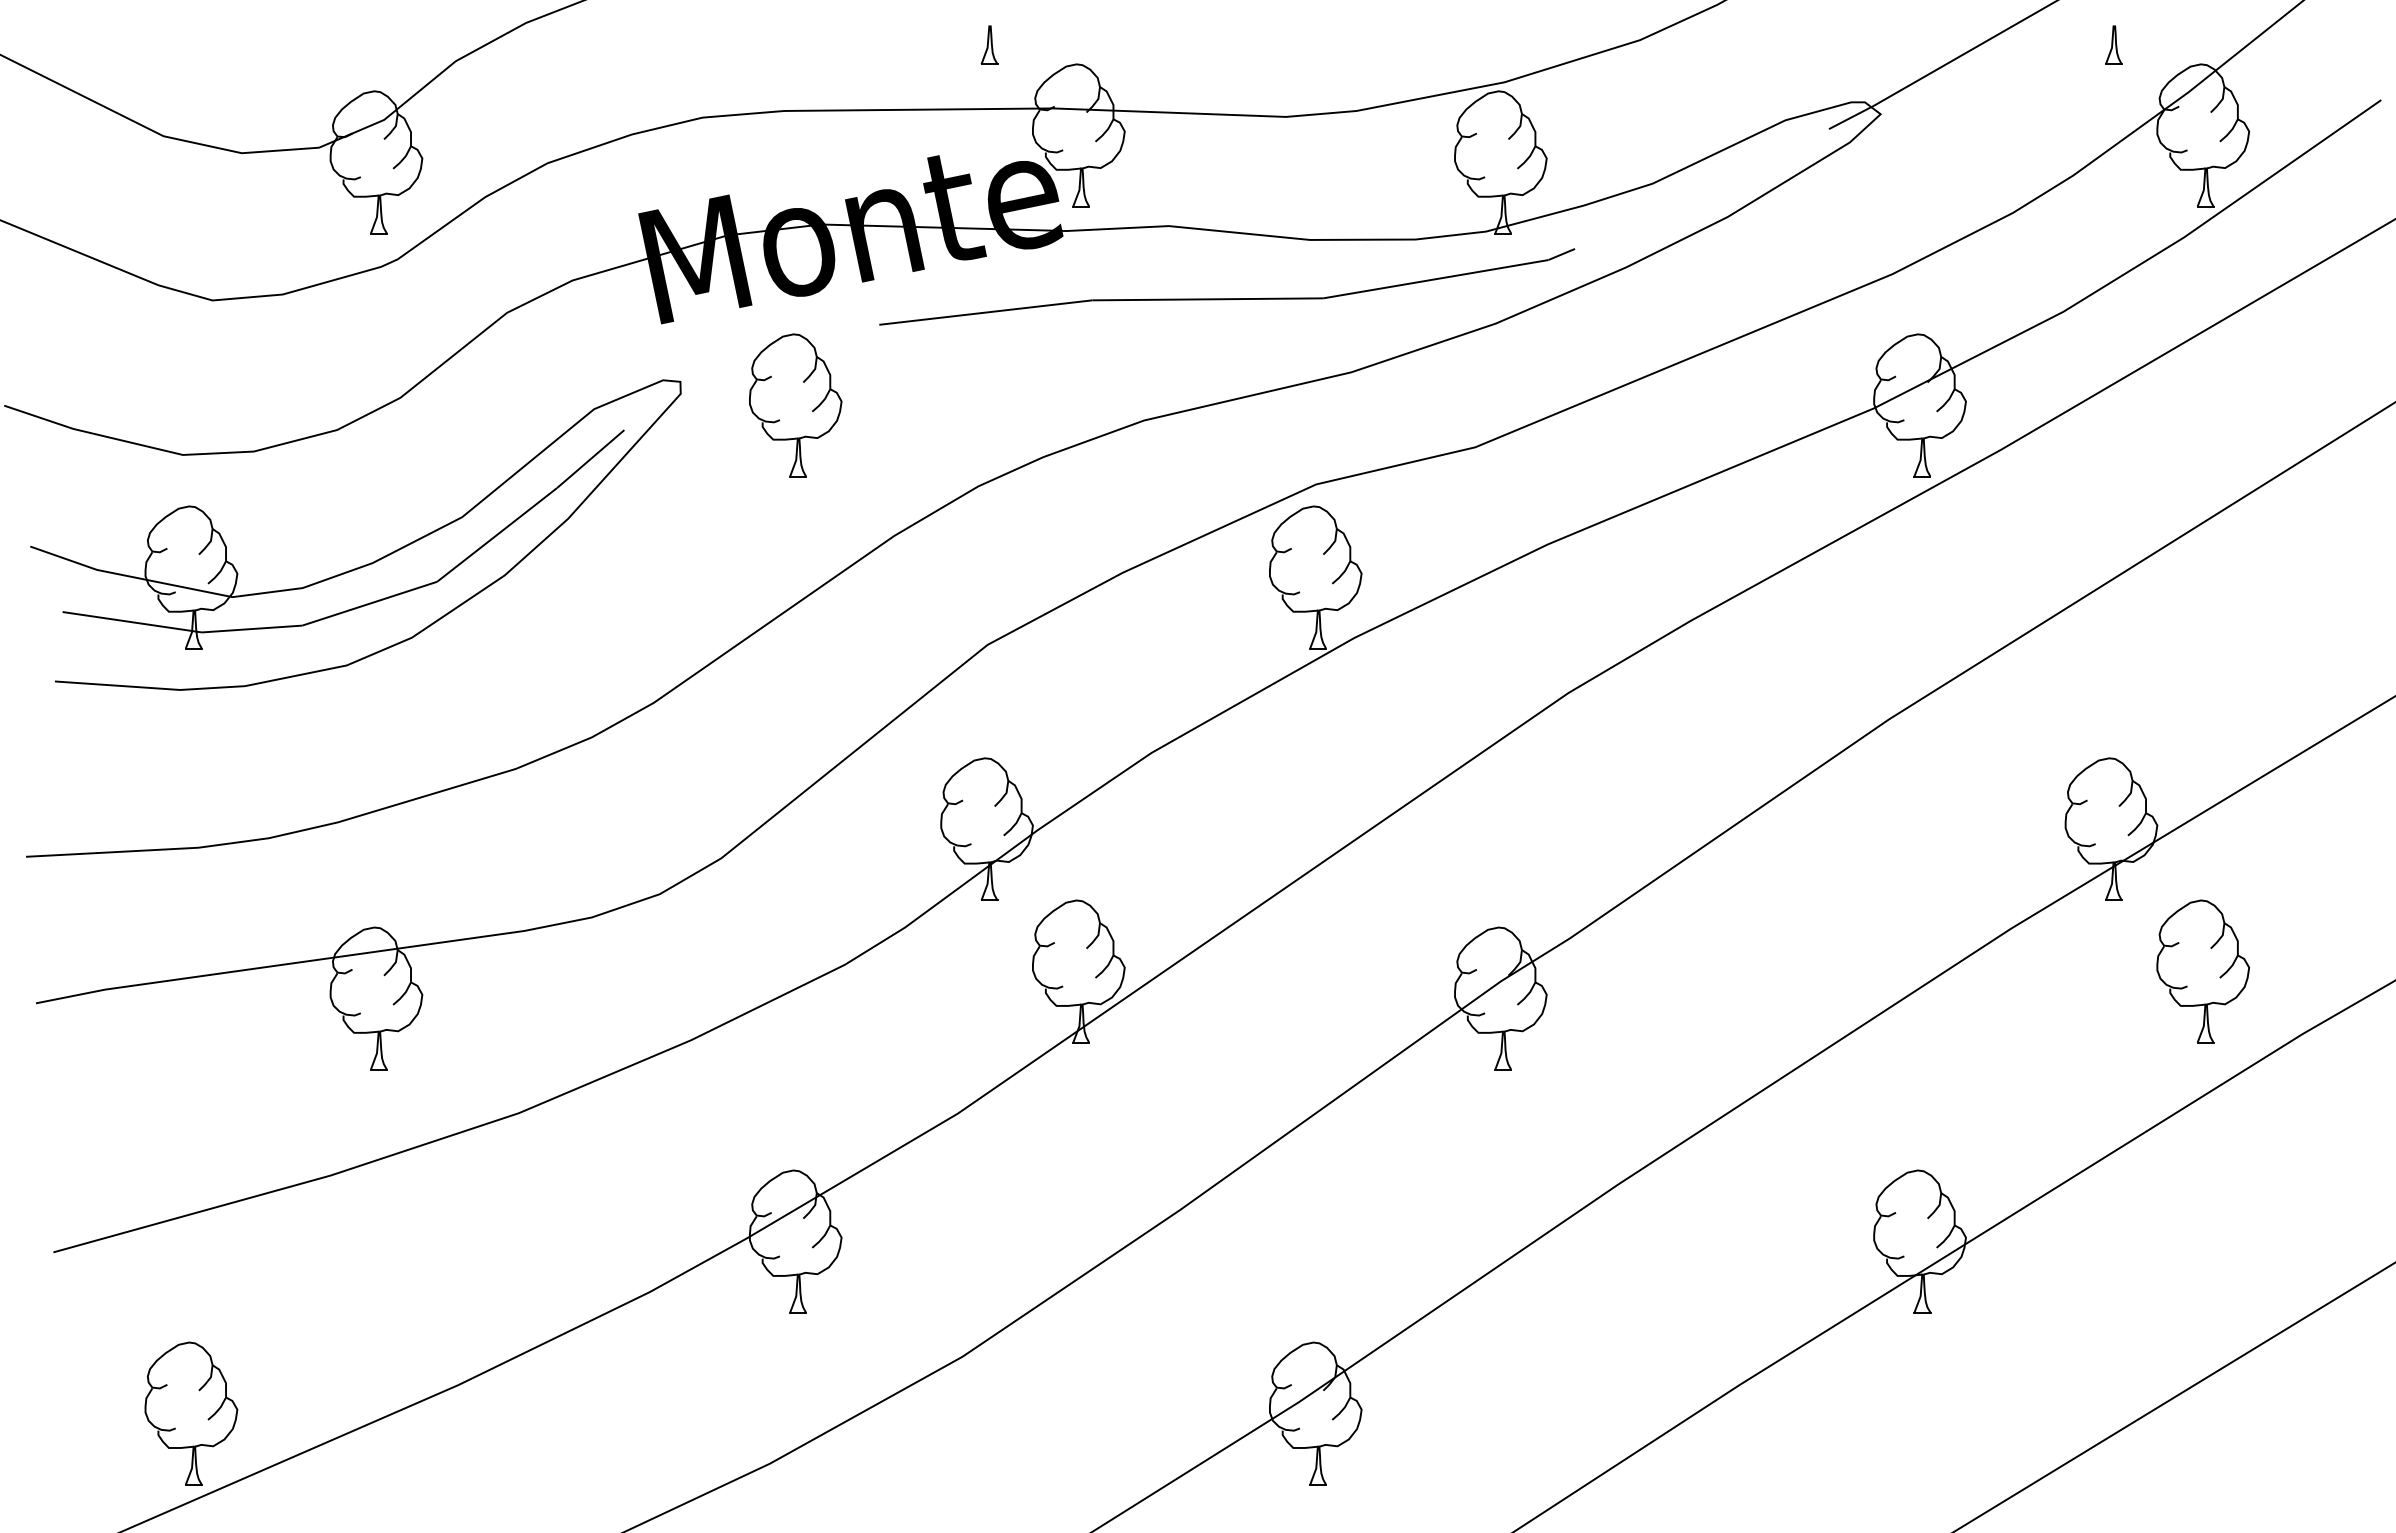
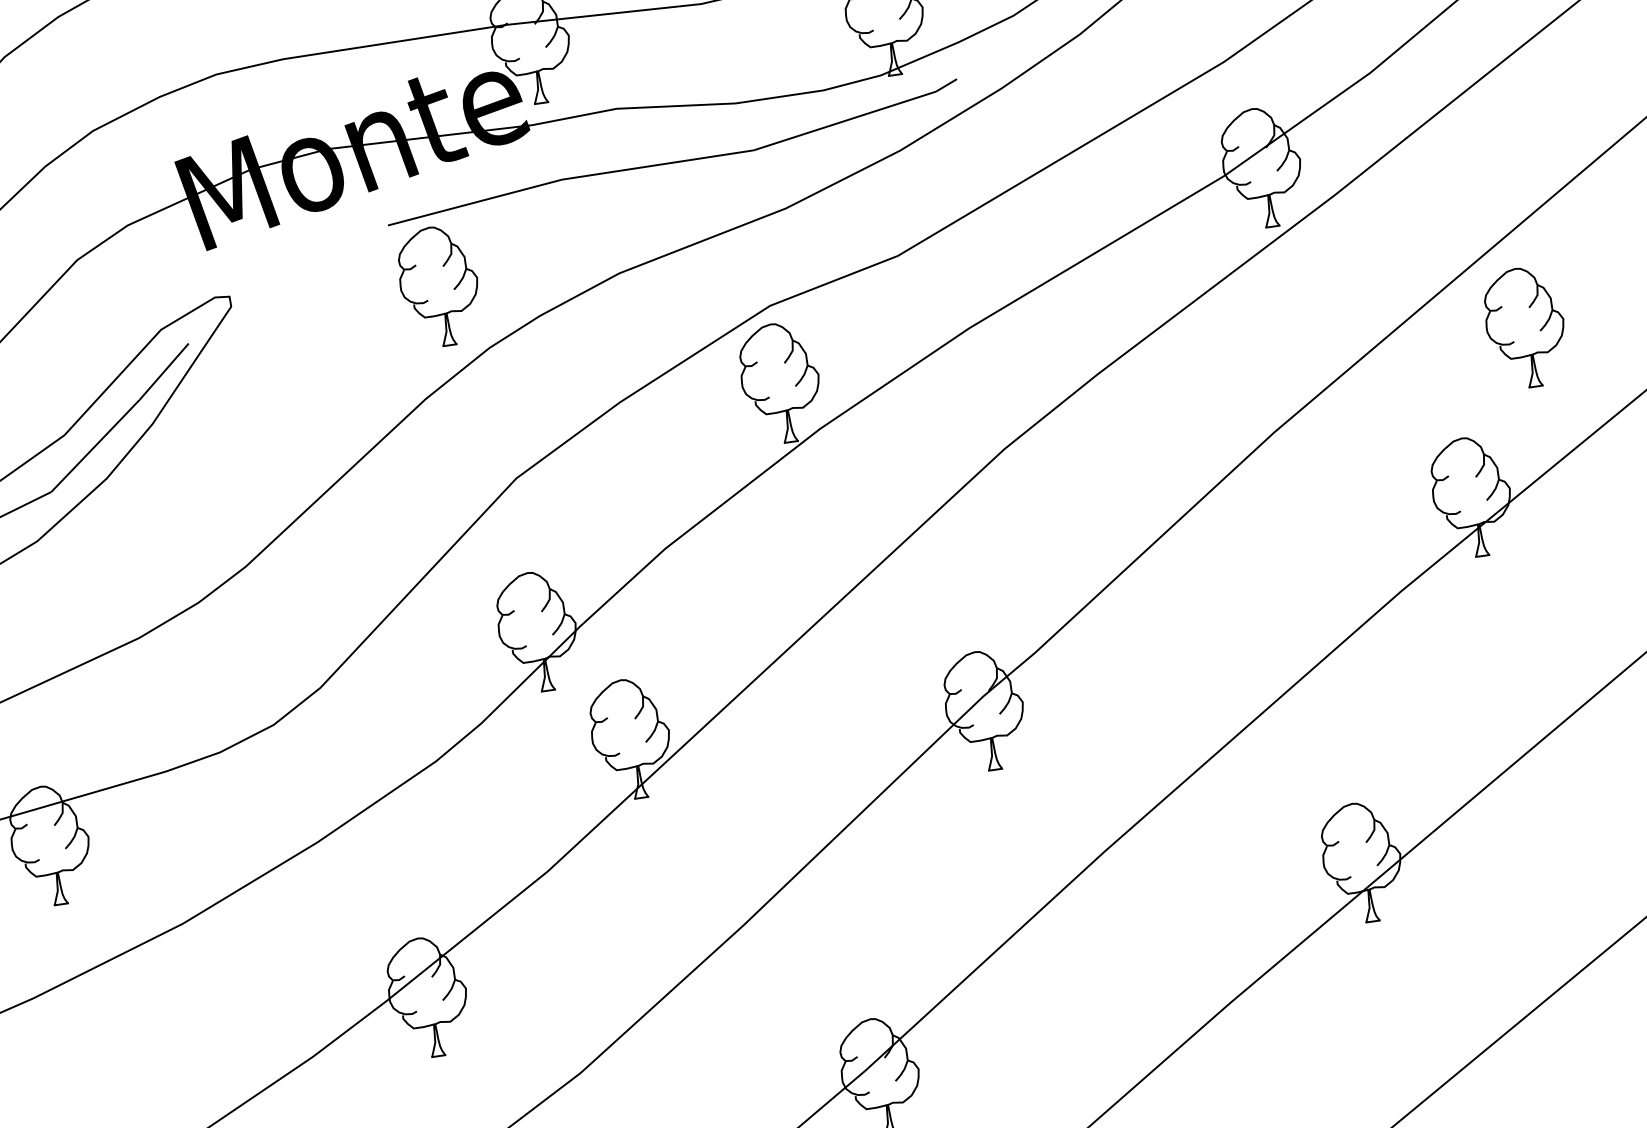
part: (795, 405) -> (439, 286), moved
part: (2203, 971) -> (1525, 327), moved

